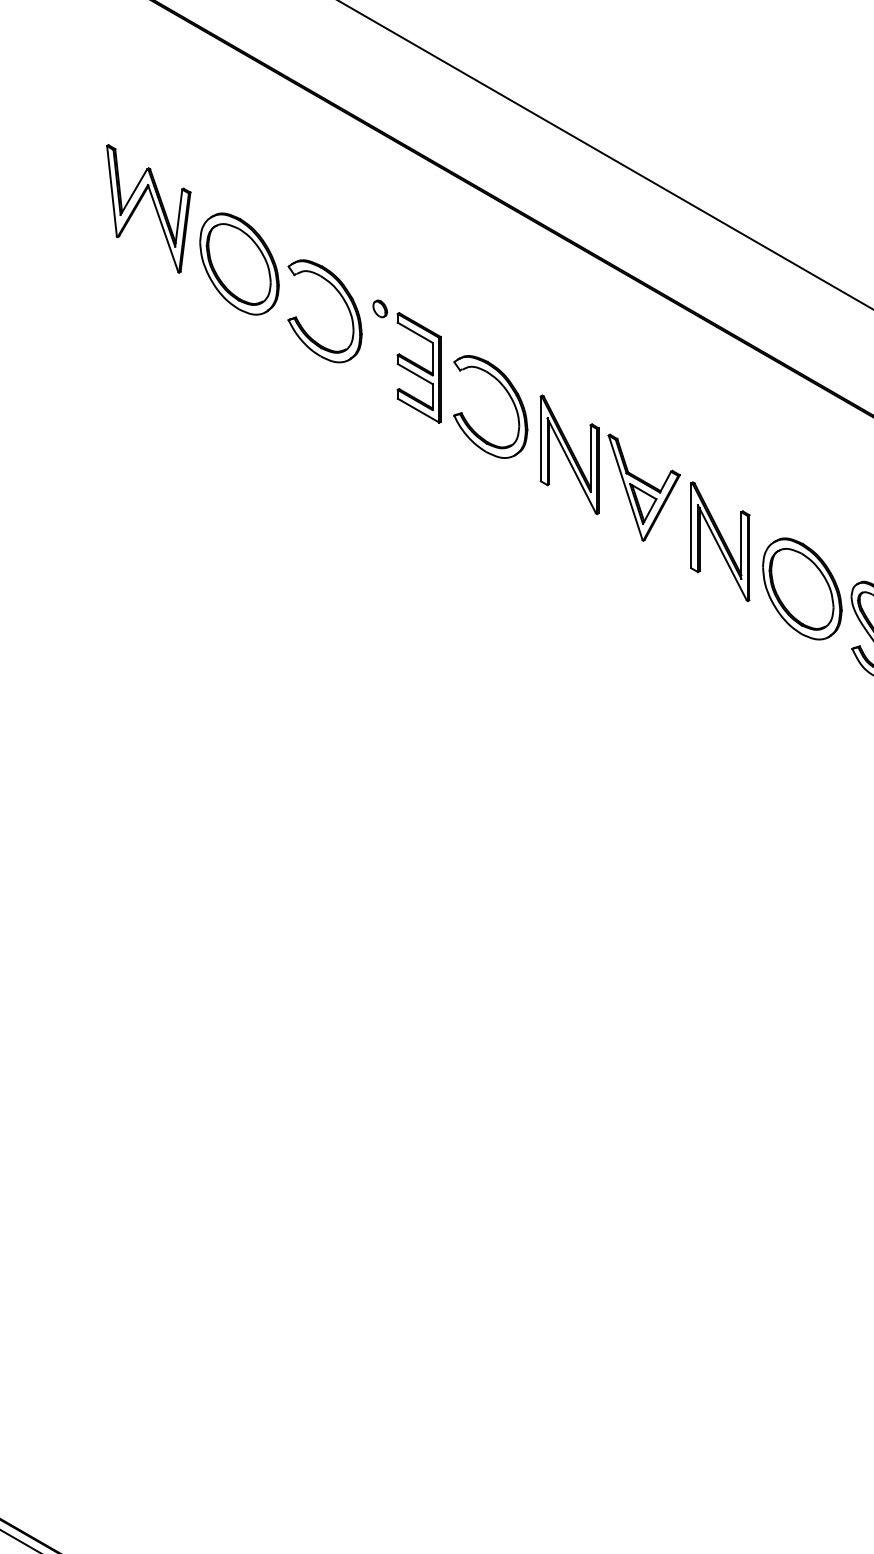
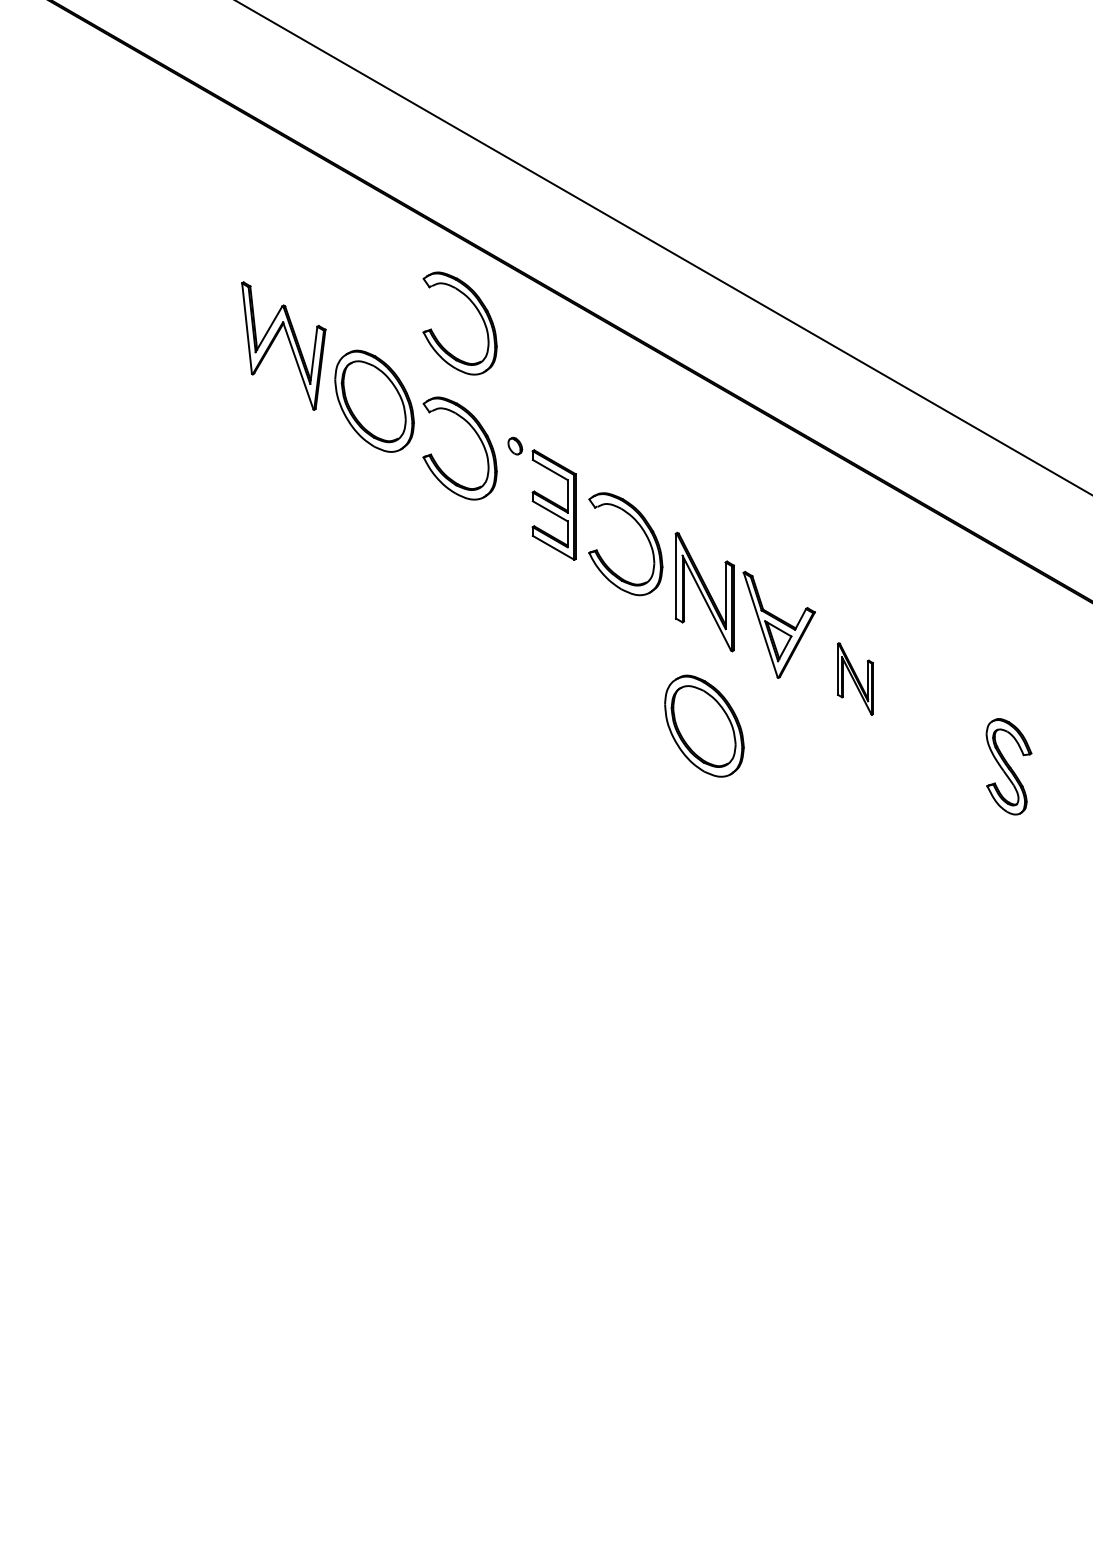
part: (342, 174) -> (477, 311), added
part: (720, 541) -> (855, 678), size x0.6
part: (802, 588) -> (704, 725), moved

